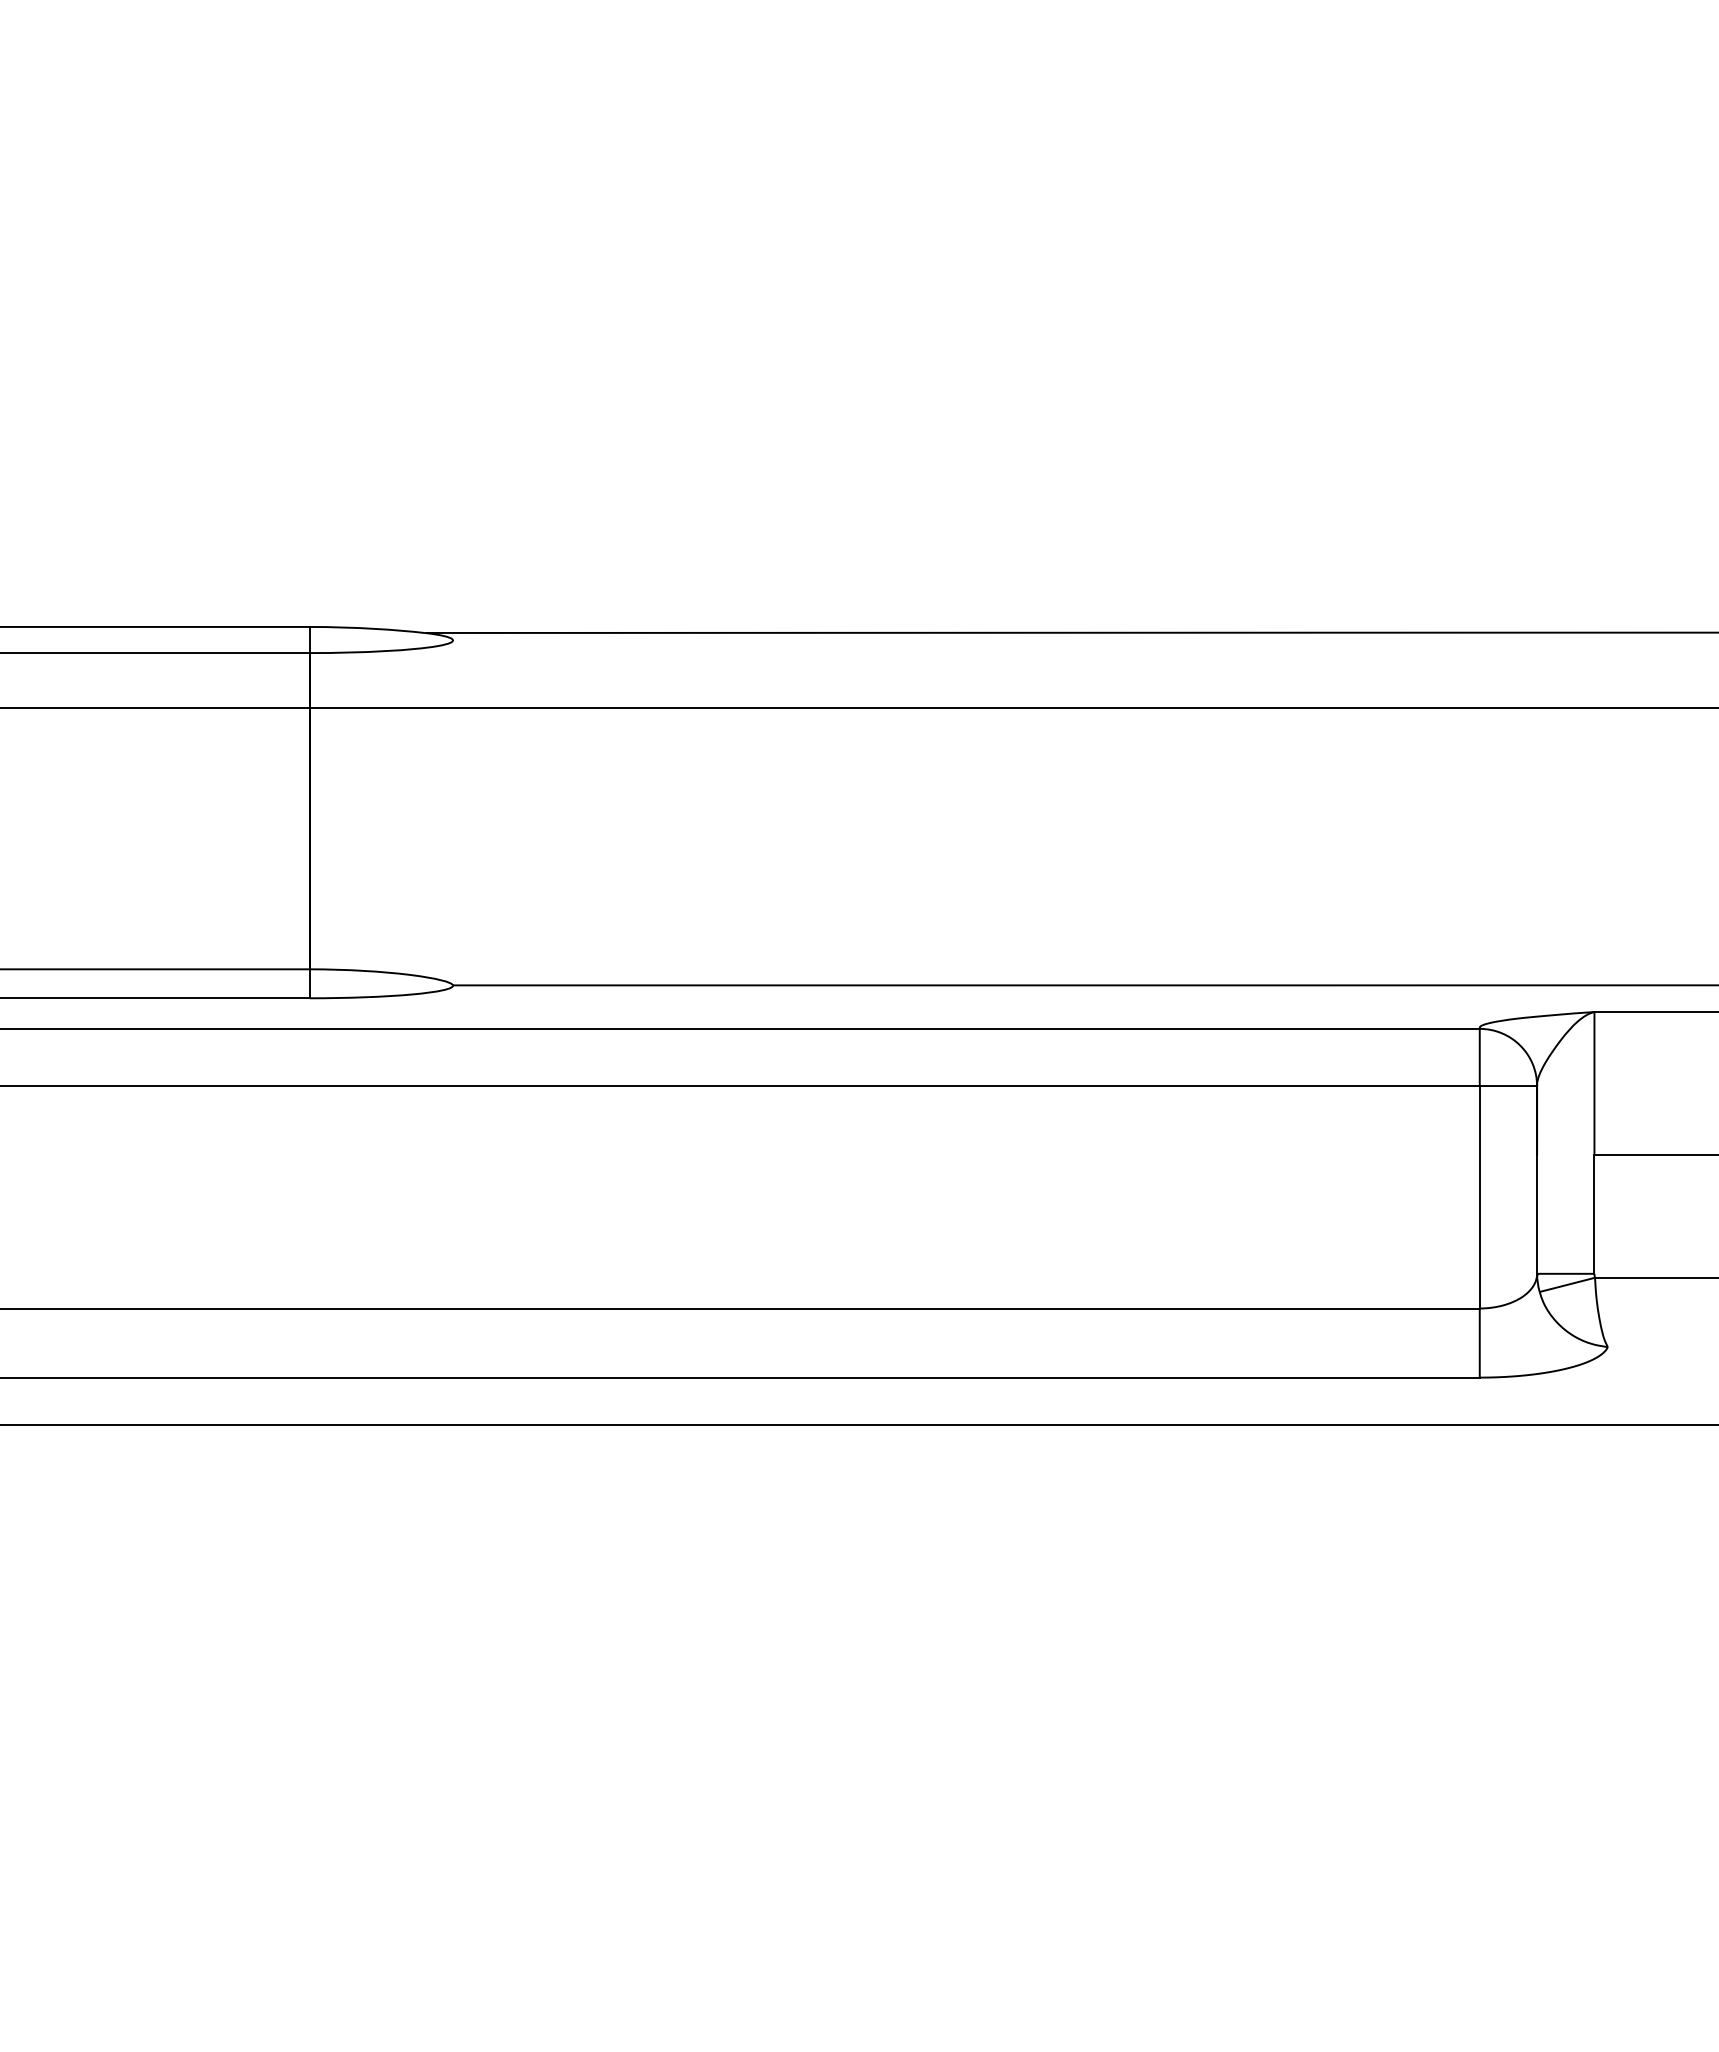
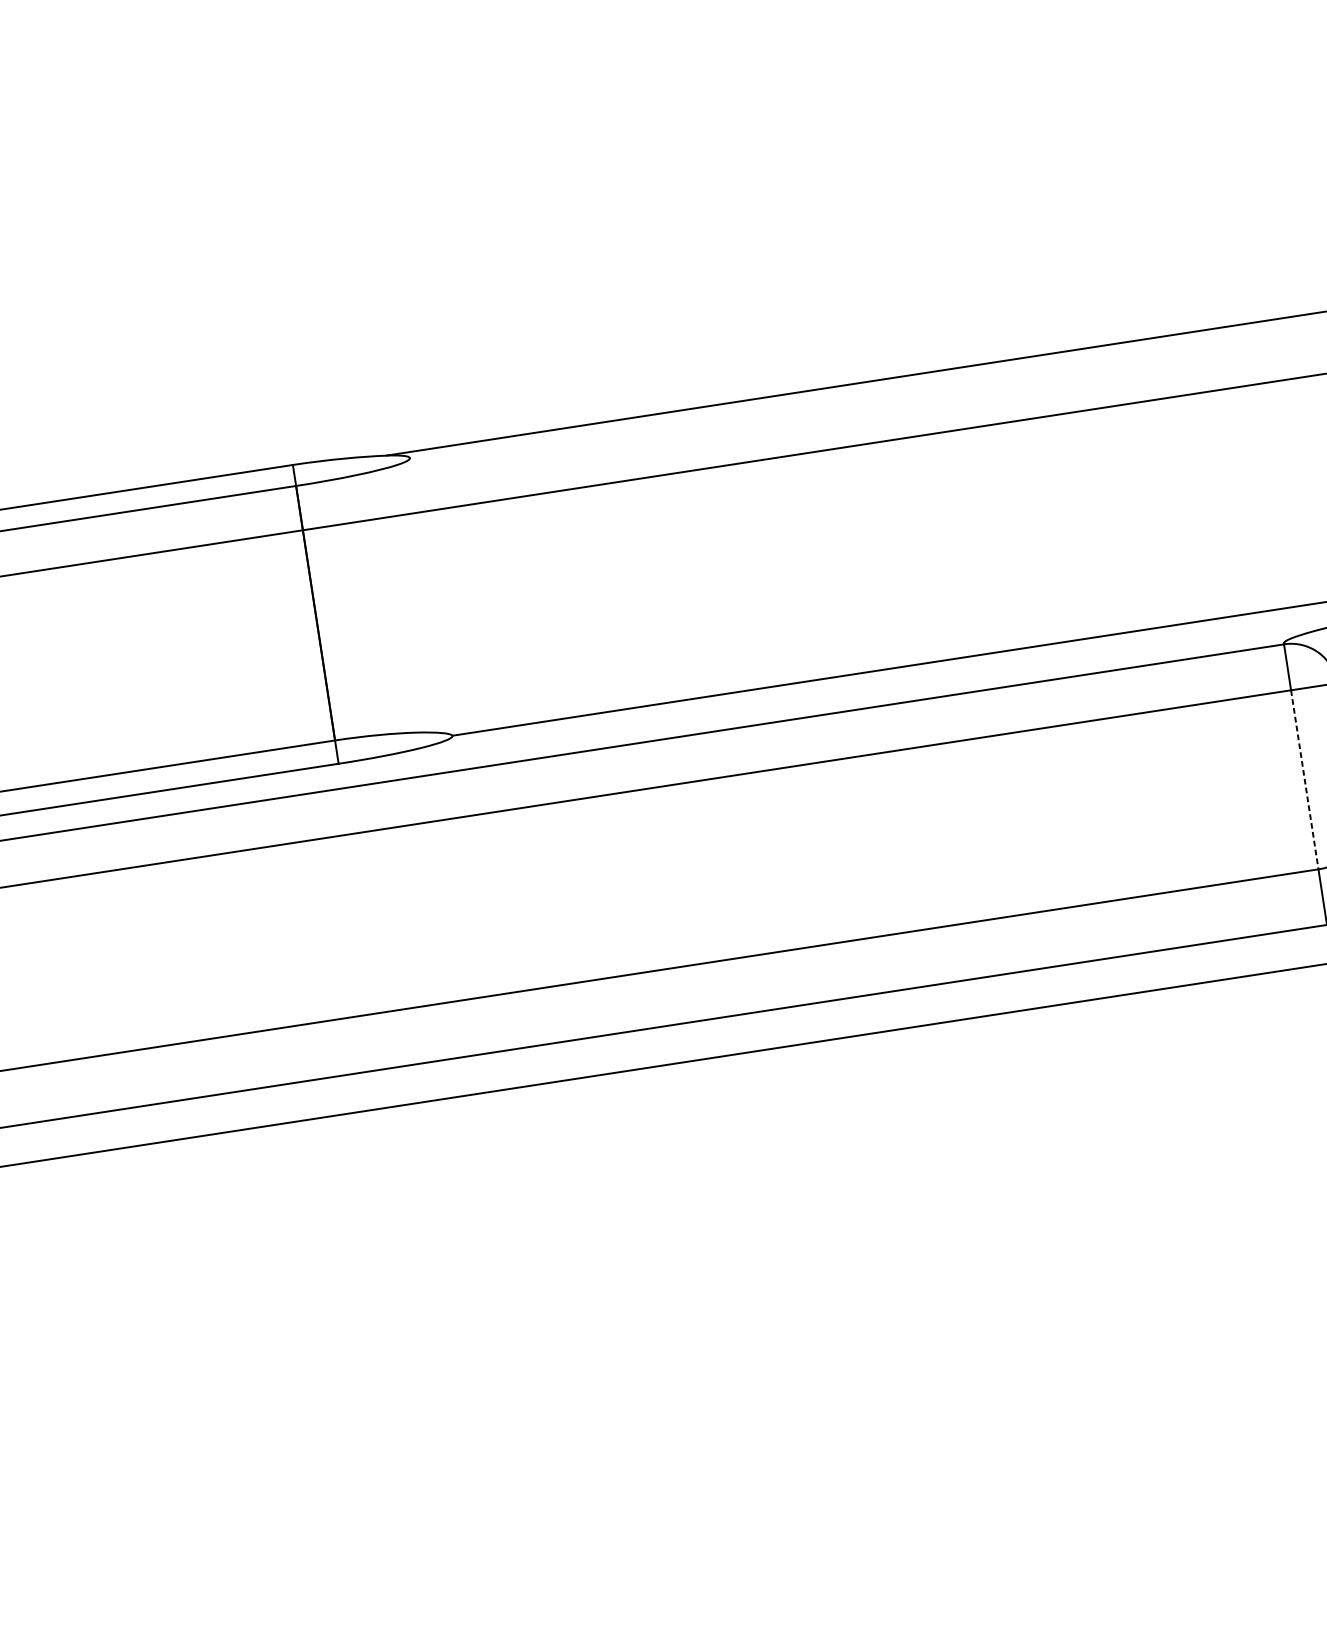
line: (1479, 1197) -> (1304, 780), solid -> dashed

